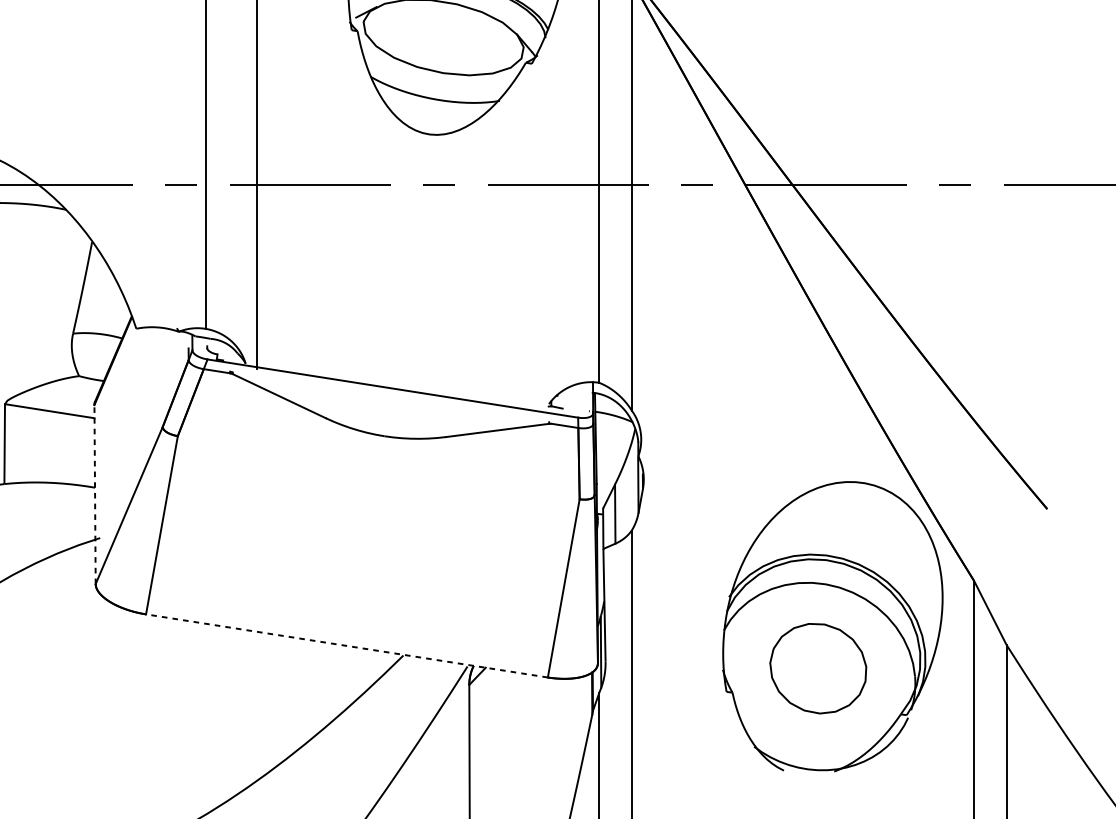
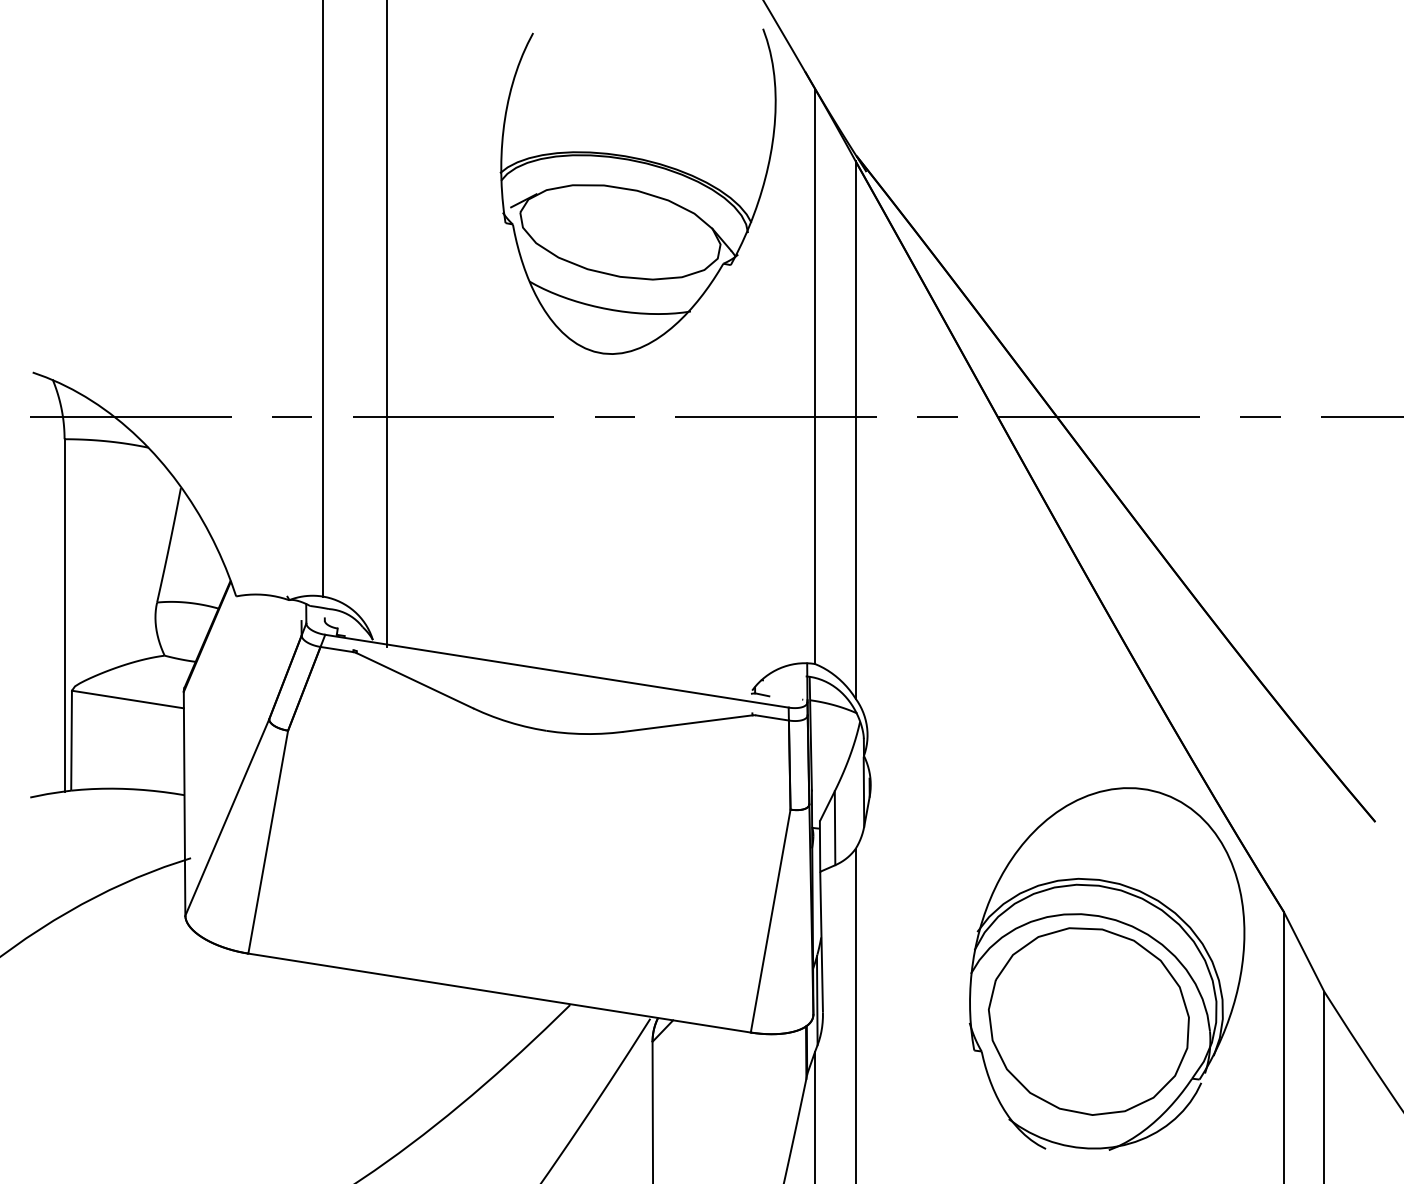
line: (95, 494) -> (184, 803), dashed -> solid
line: (346, 646) -> (499, 993), dashed -> solid
part: (817, 668) -> (1088, 1021), size x1.67

